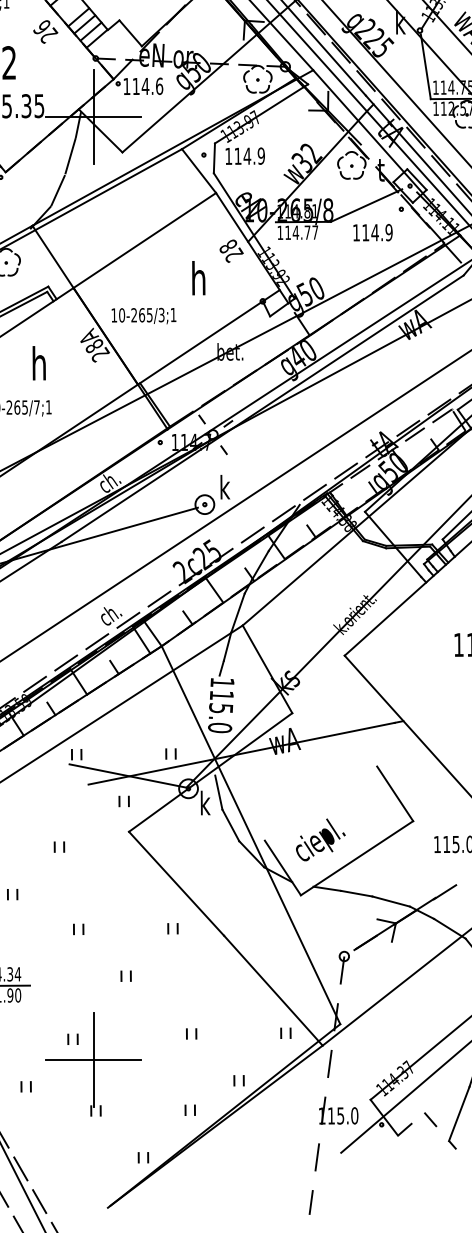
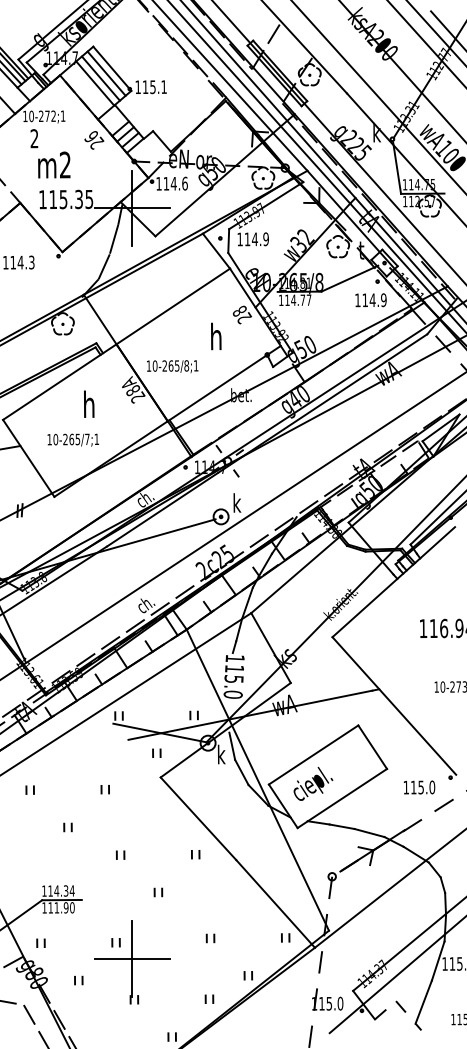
text: (372, 232) -> (370, 300), moved
text: (161, 314) -> (186, 365), 10-265/3;1 -> 10-265/8;1
line: (320, 802) -> (313, 754), added

